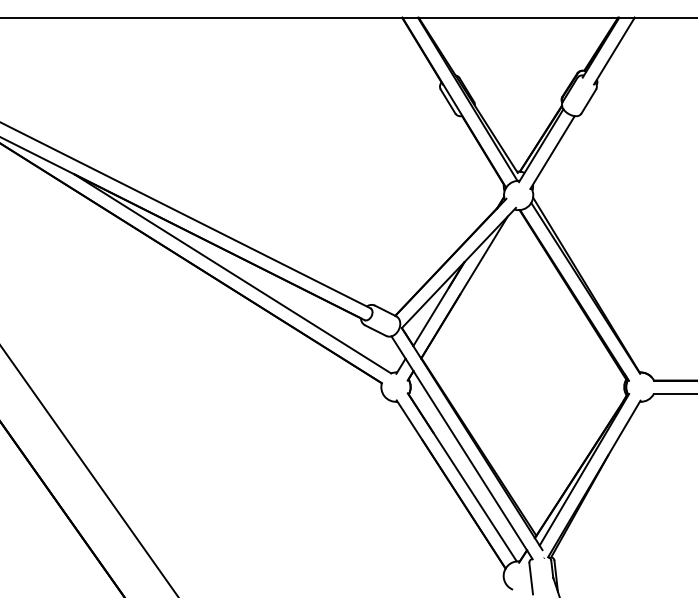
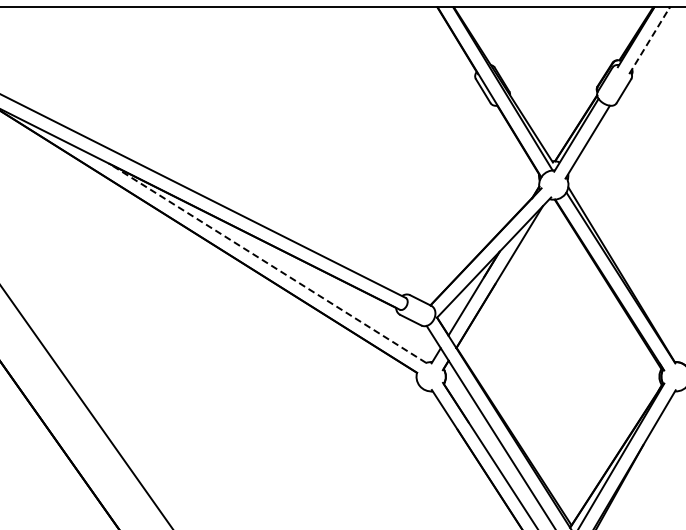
line: (614, 50) -> (649, 40), solid -> dashed
line: (232, 273) -> (267, 263), solid -> dashed

